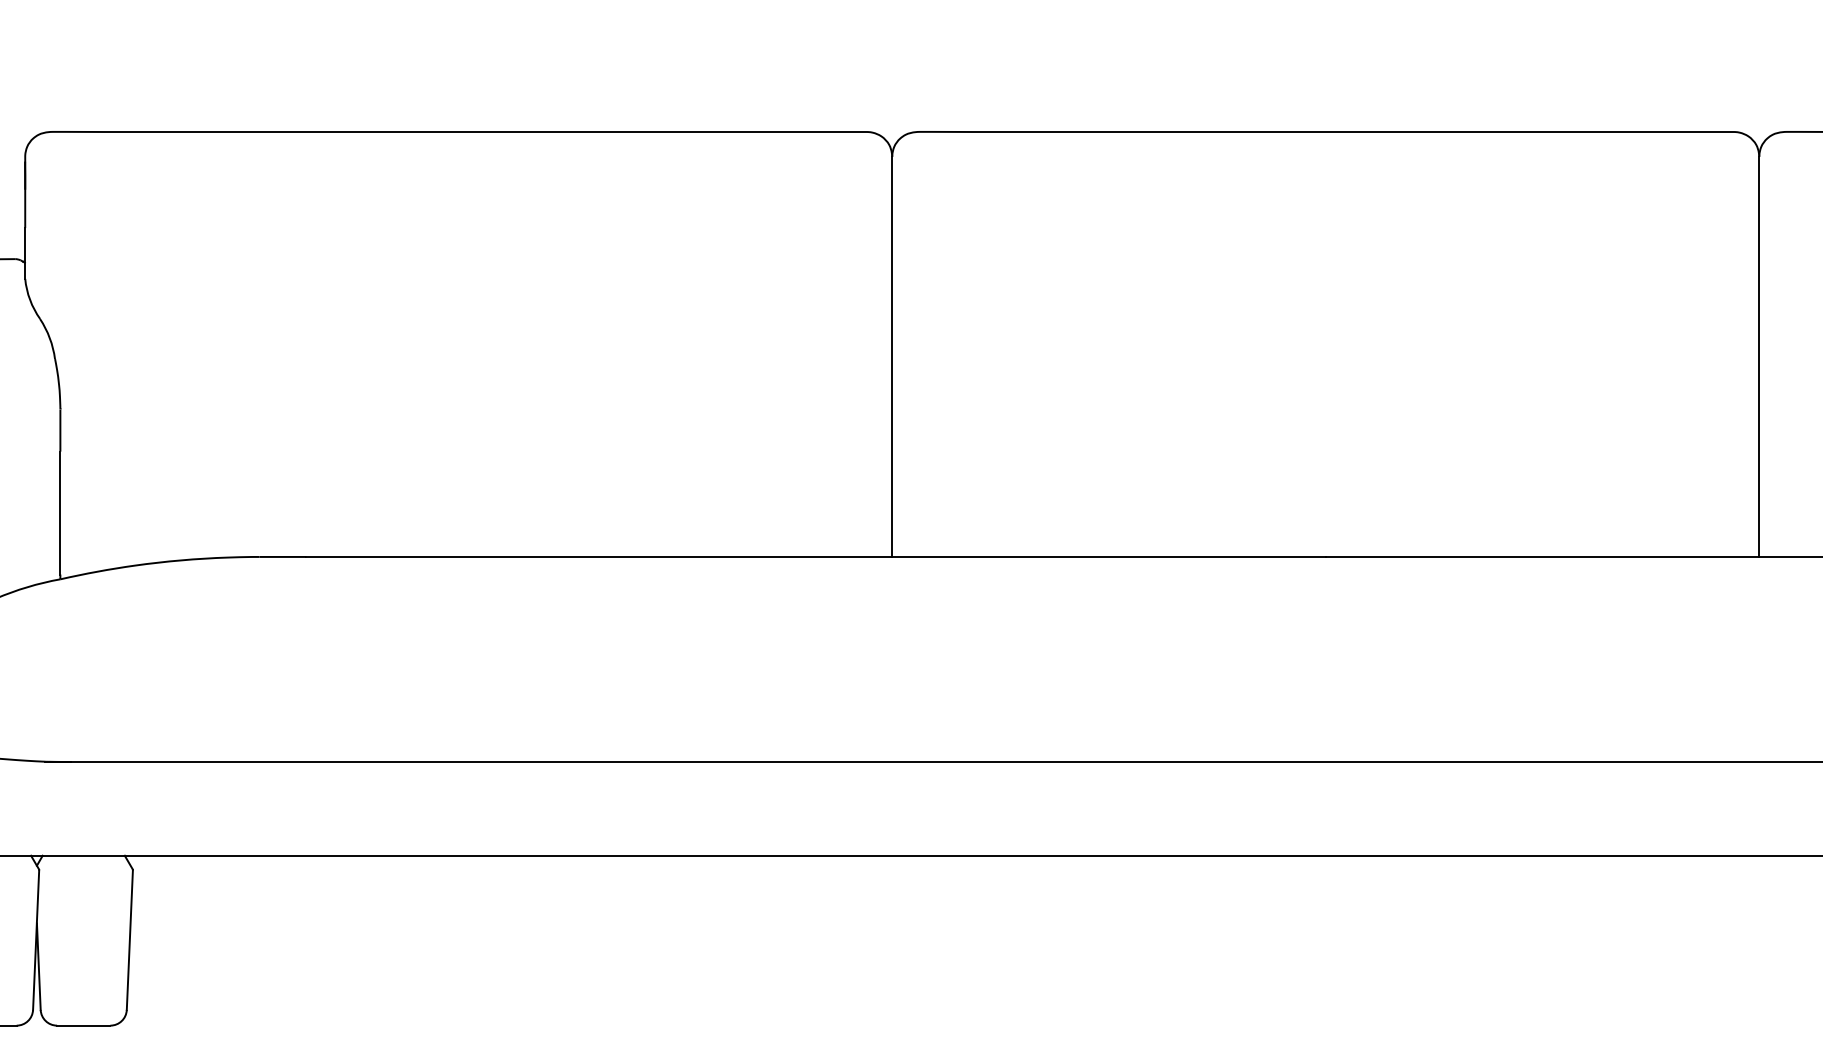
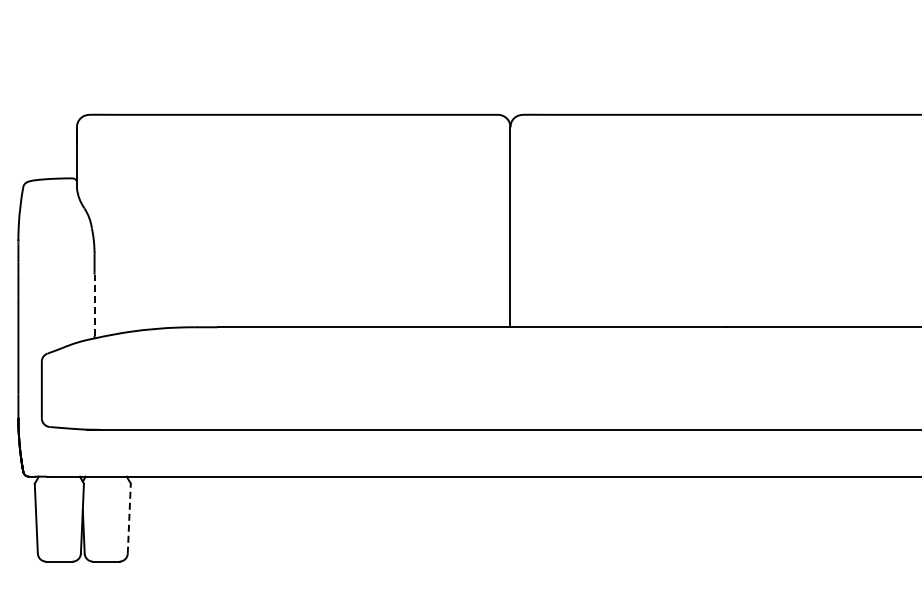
line: (60, 513) -> (94, 305), solid -> dashed
line: (130, 939) -> (129, 518), solid -> dashed

